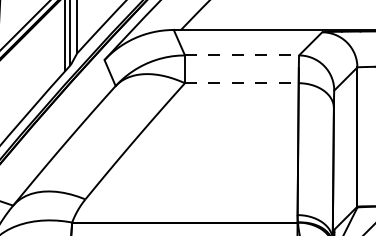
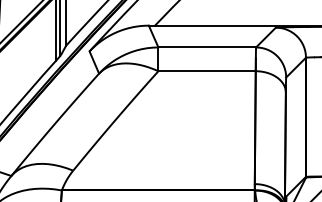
line: (242, 55) -> (207, 47), dashed -> solid
line: (242, 83) -> (207, 71), dashed -> solid

